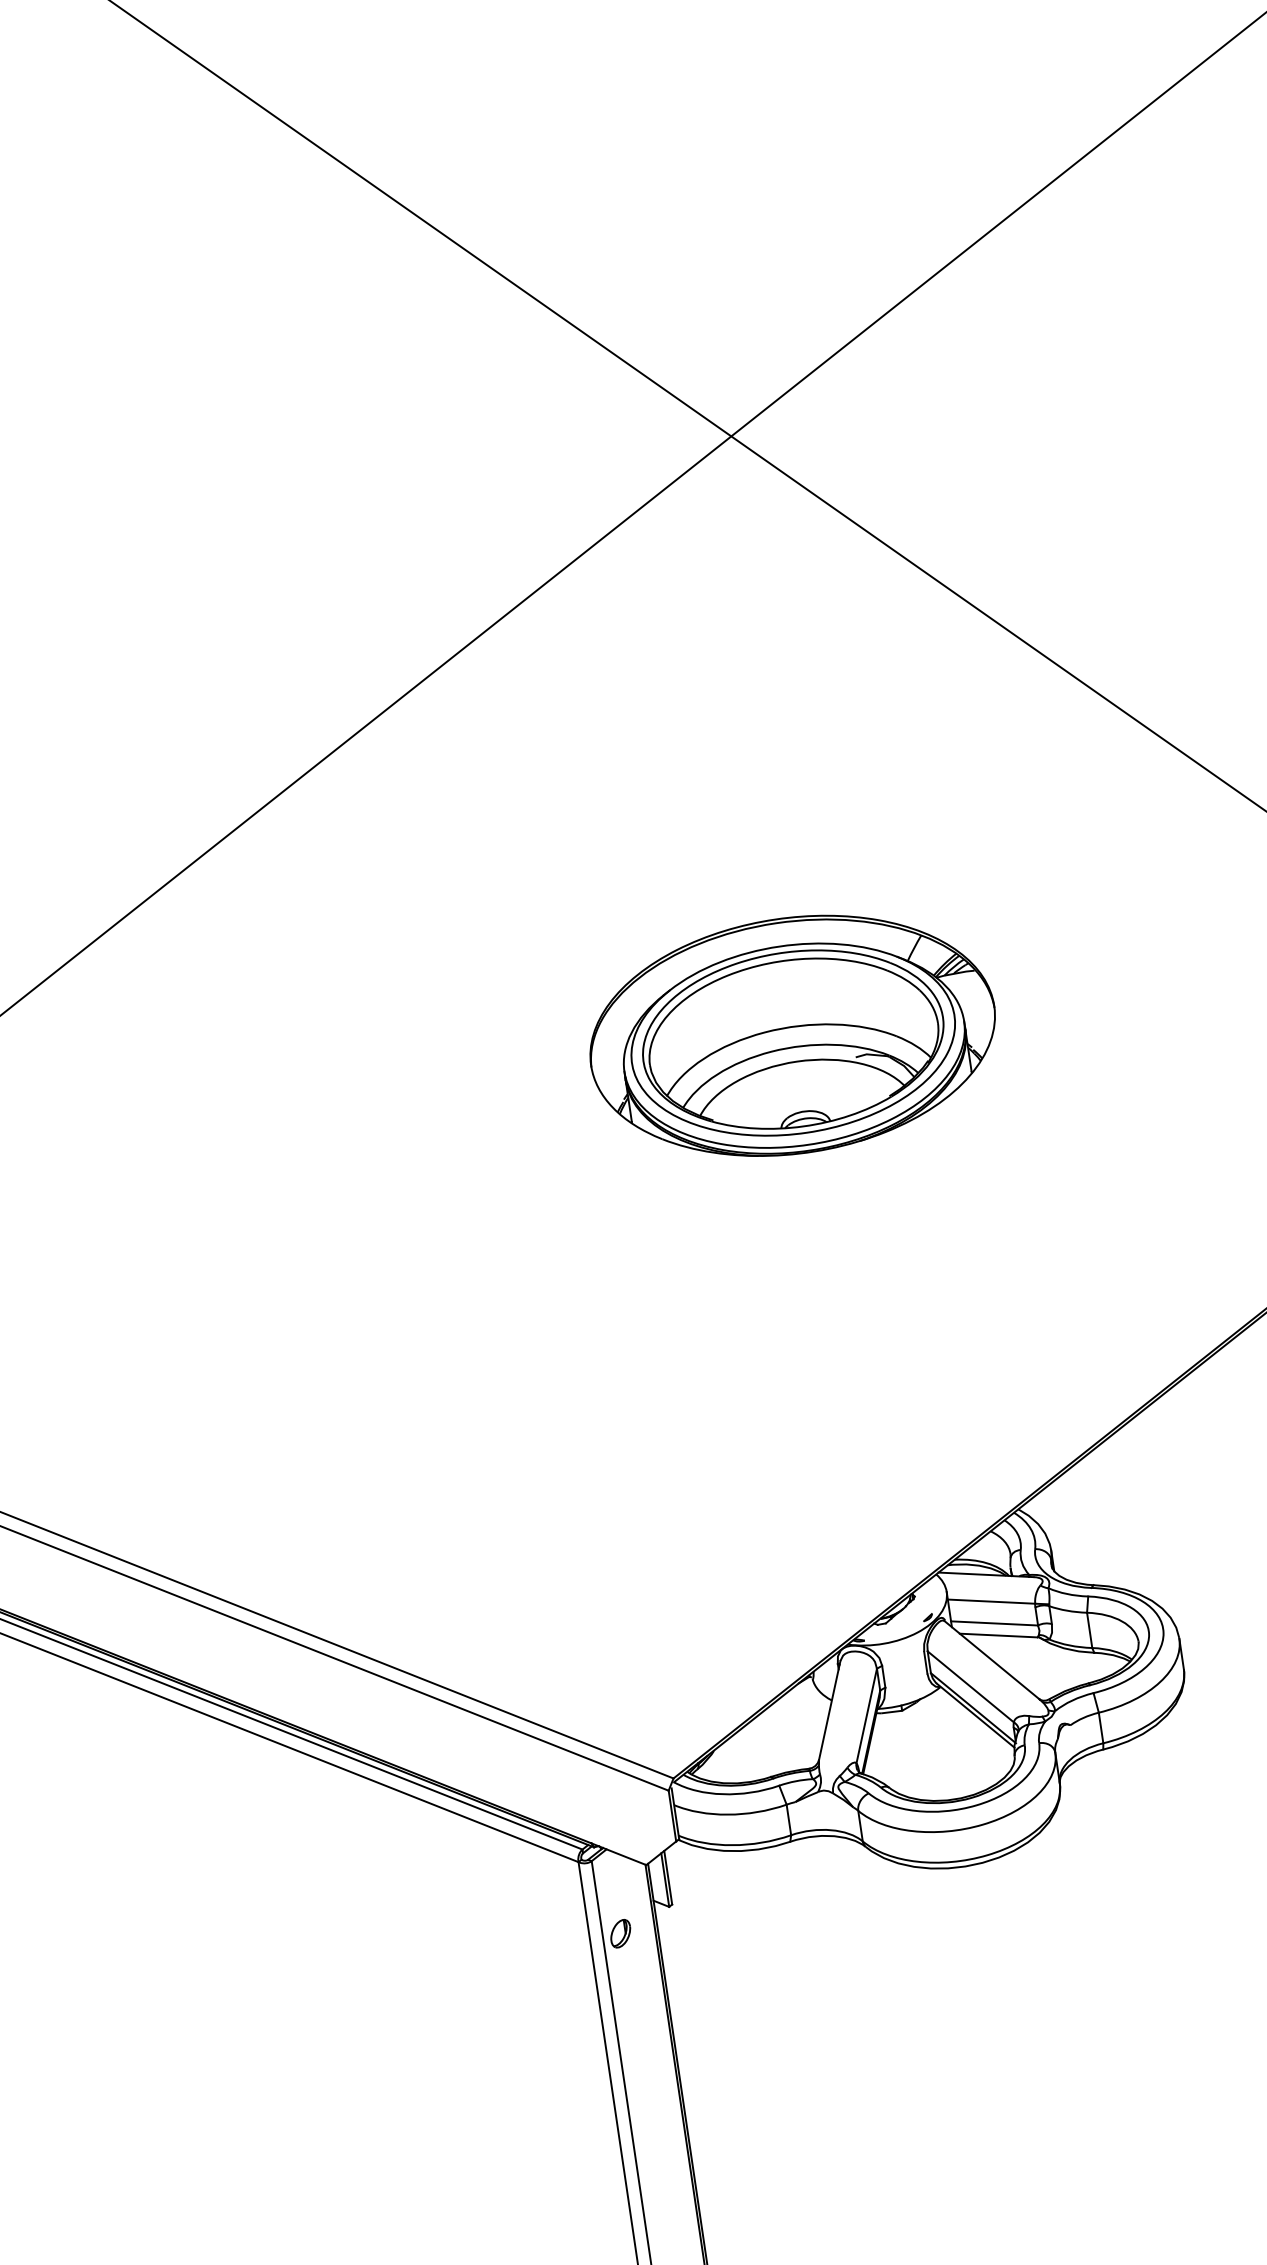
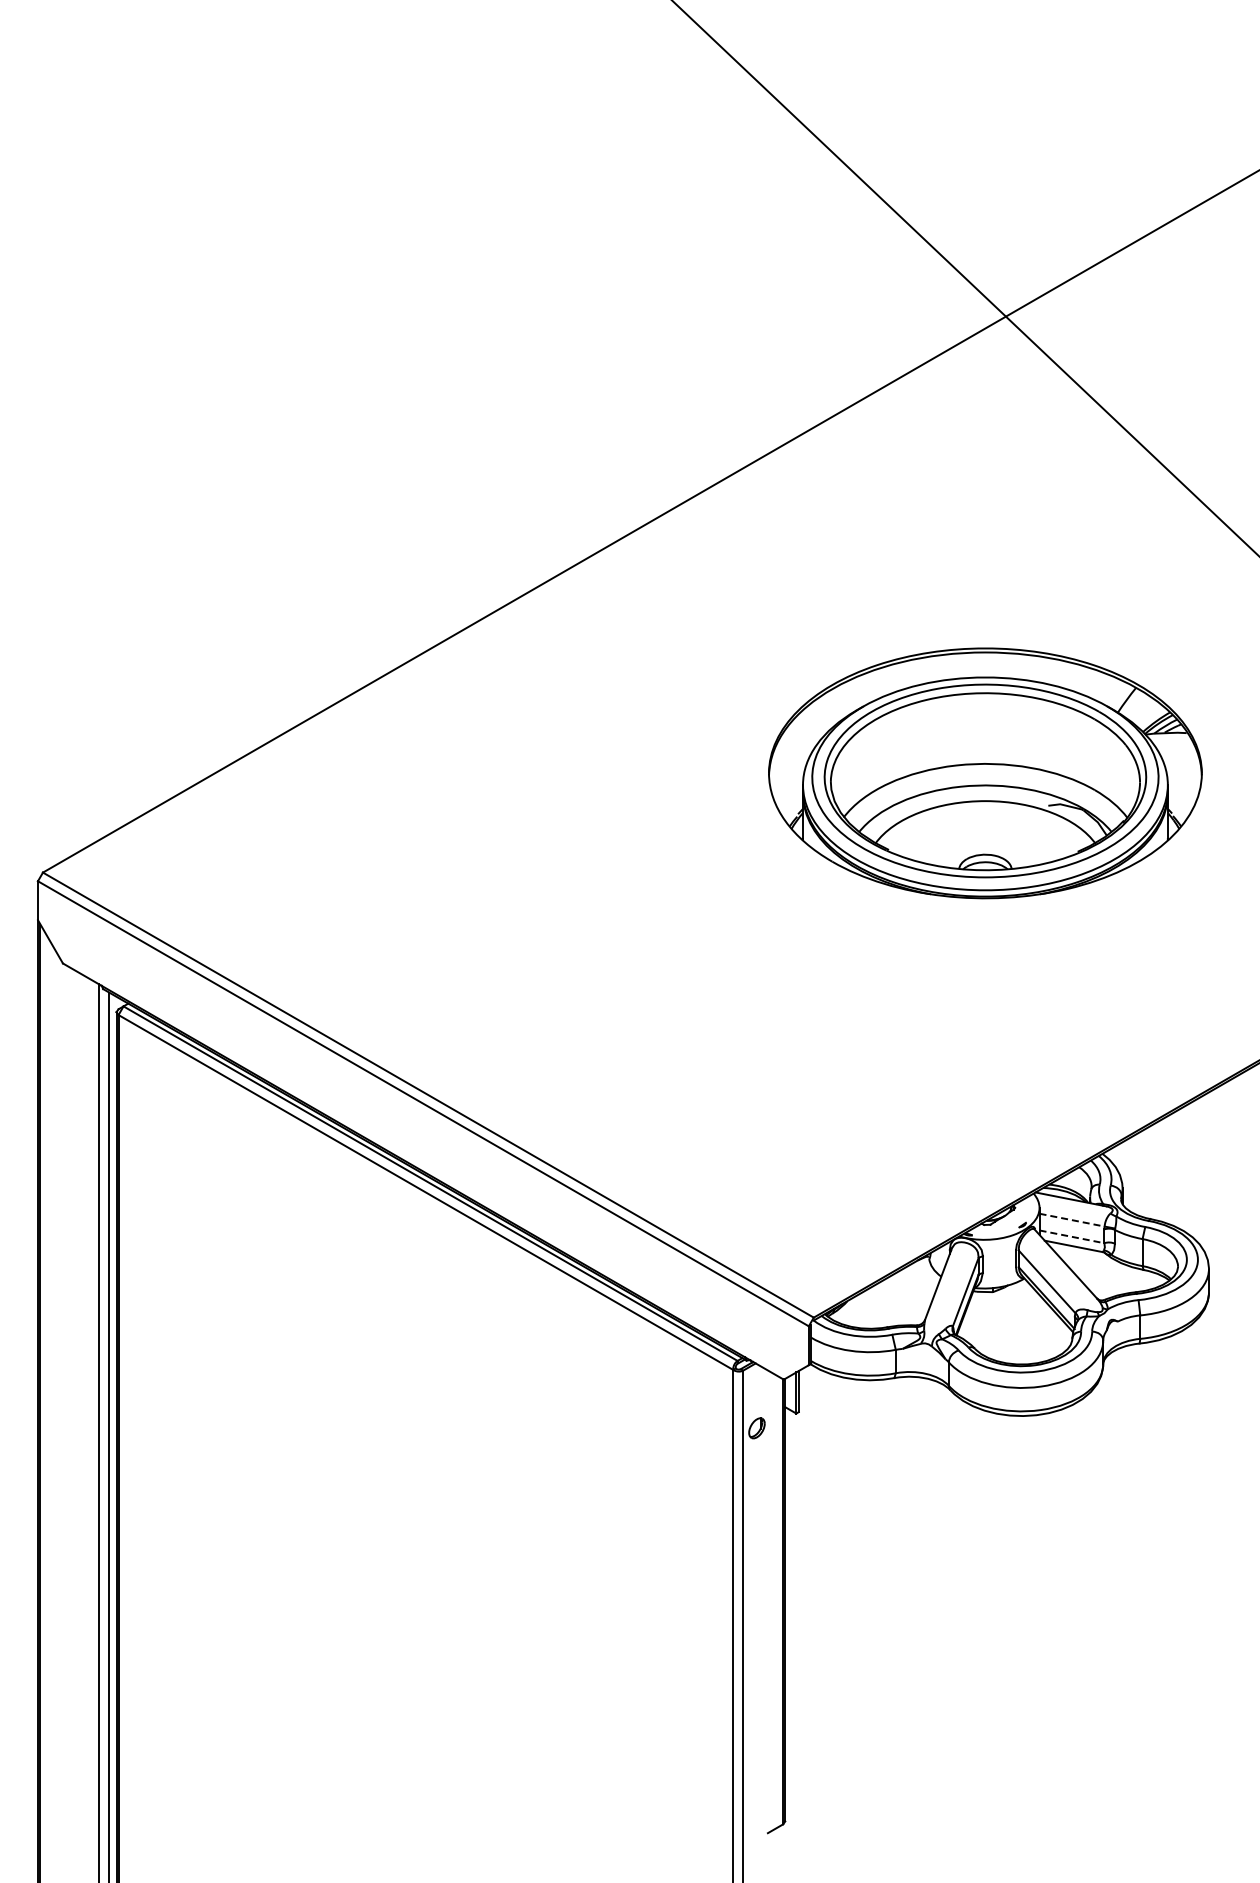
part: (792, 1035) -> (985, 773), size x1.4
line: (992, 1602) -> (1072, 1220), solid -> dashed
line: (995, 1622) -> (1072, 1236), solid -> dashed

